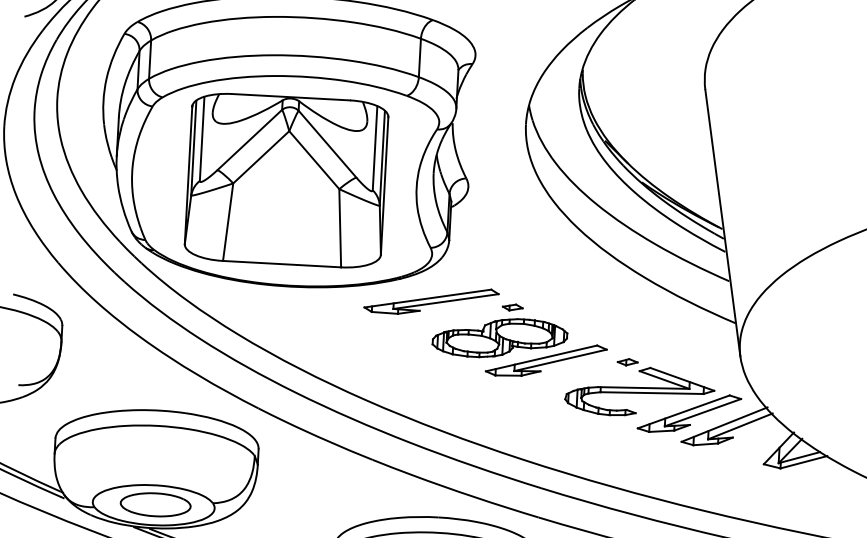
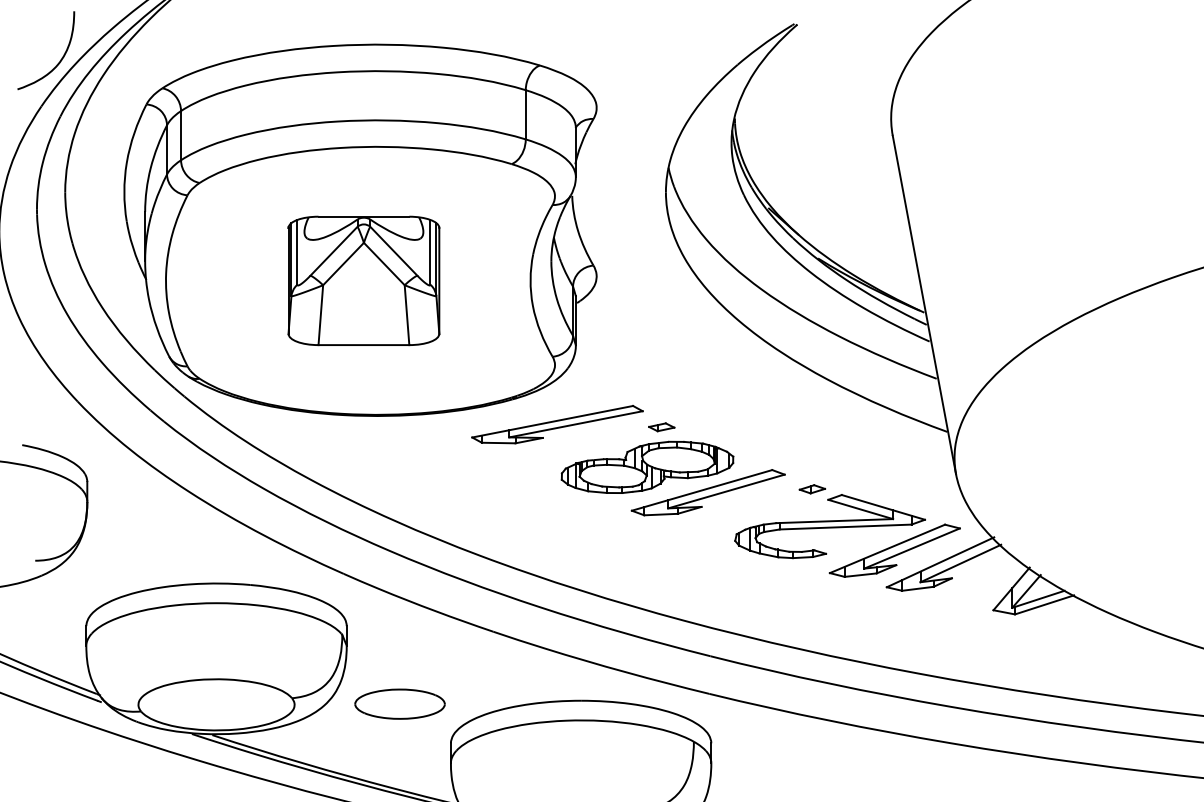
part: (286, 180) -> (363, 280), size x0.6
part: (155, 504) -> (399, 703), moved

